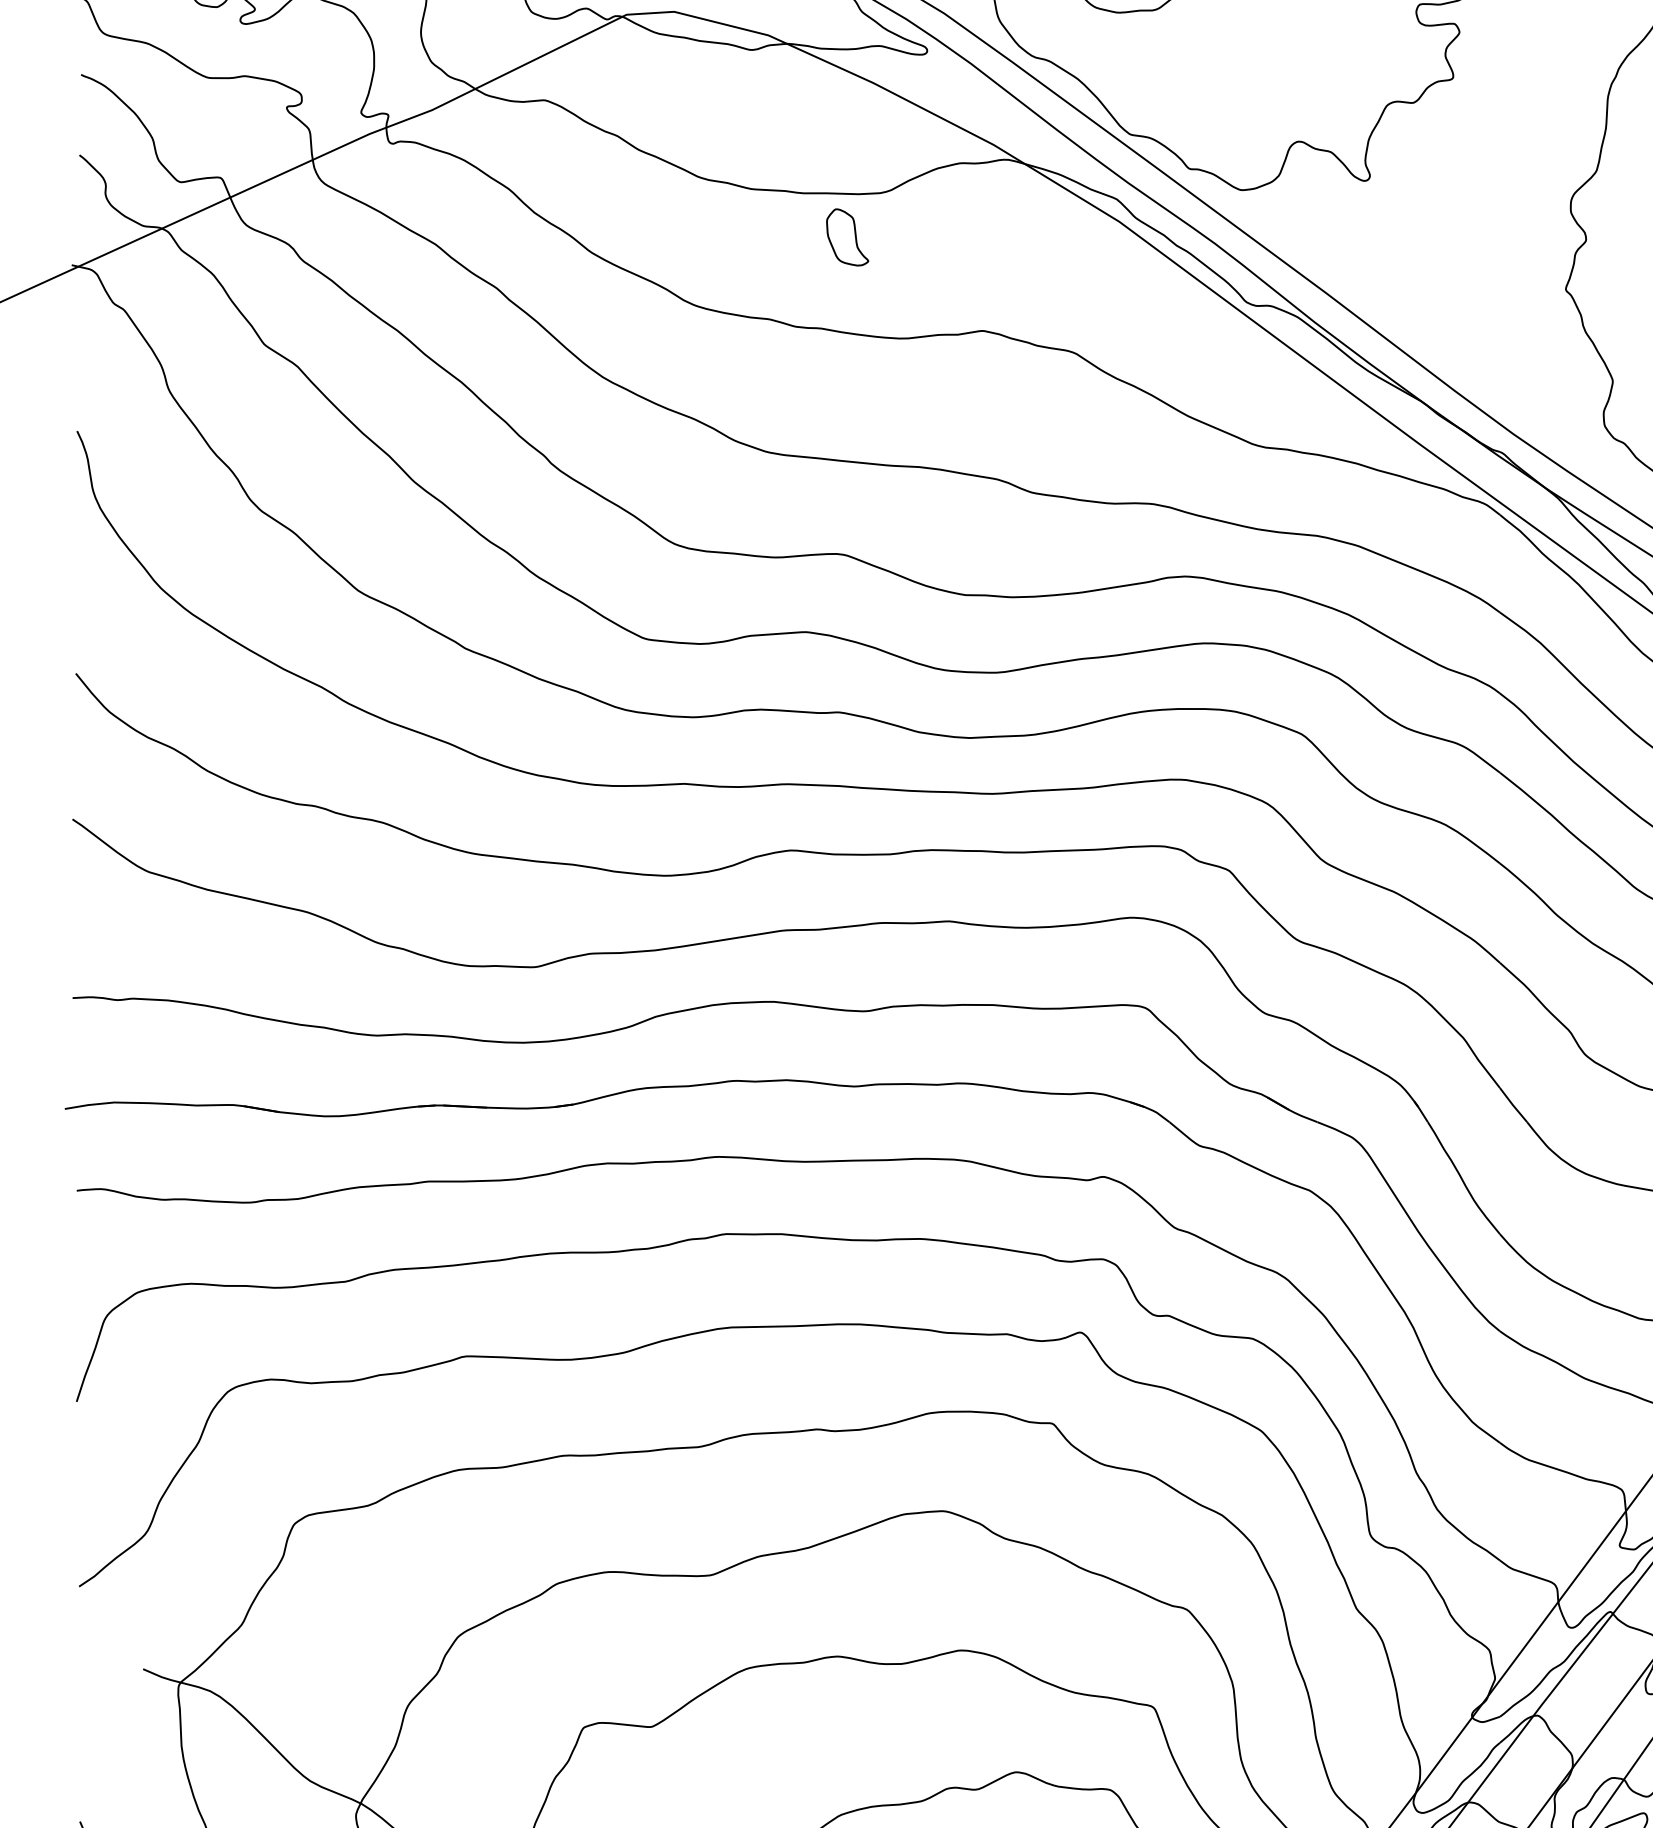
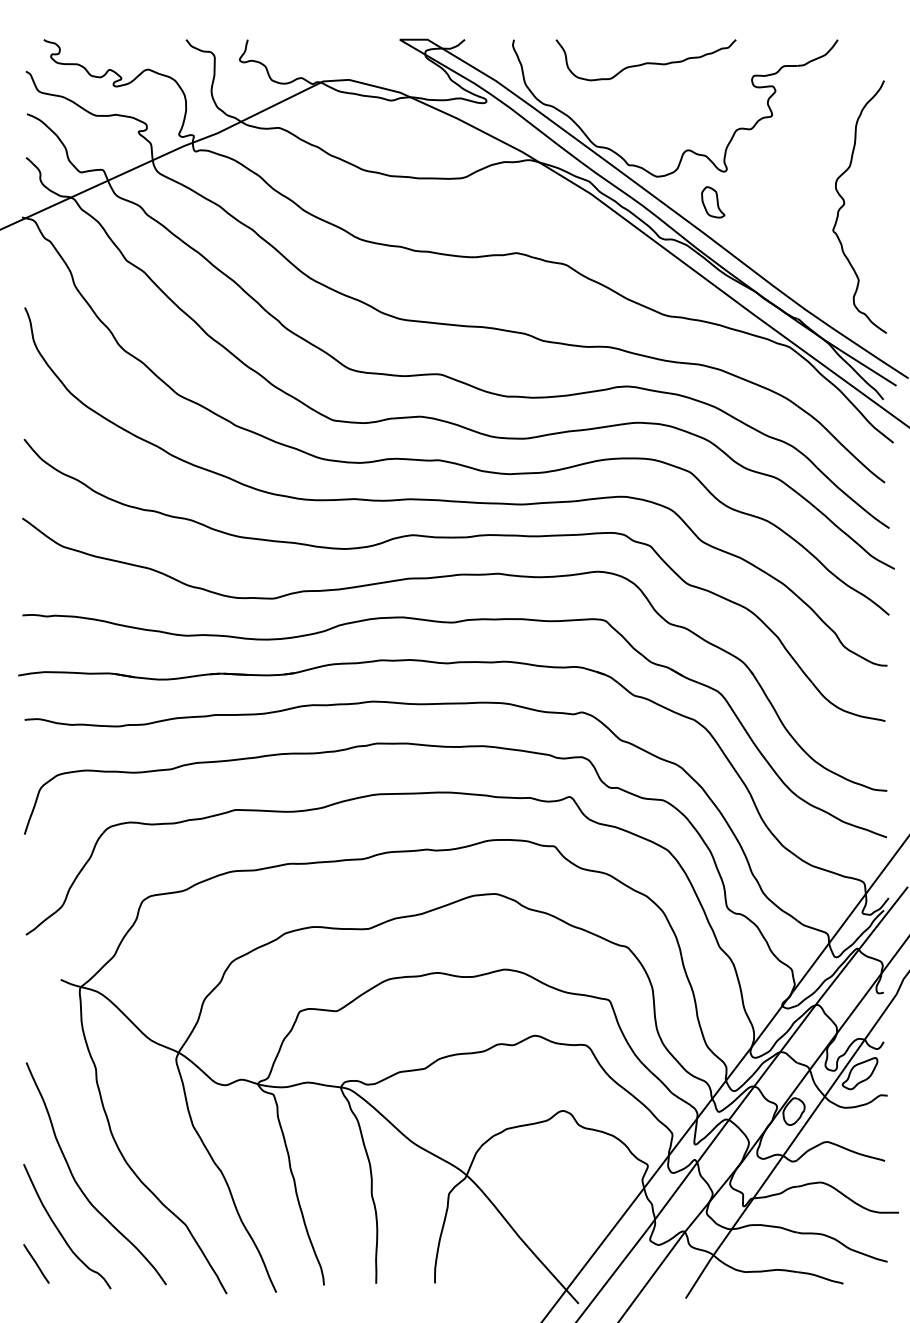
part: (848, 237) -> (713, 202), moved

